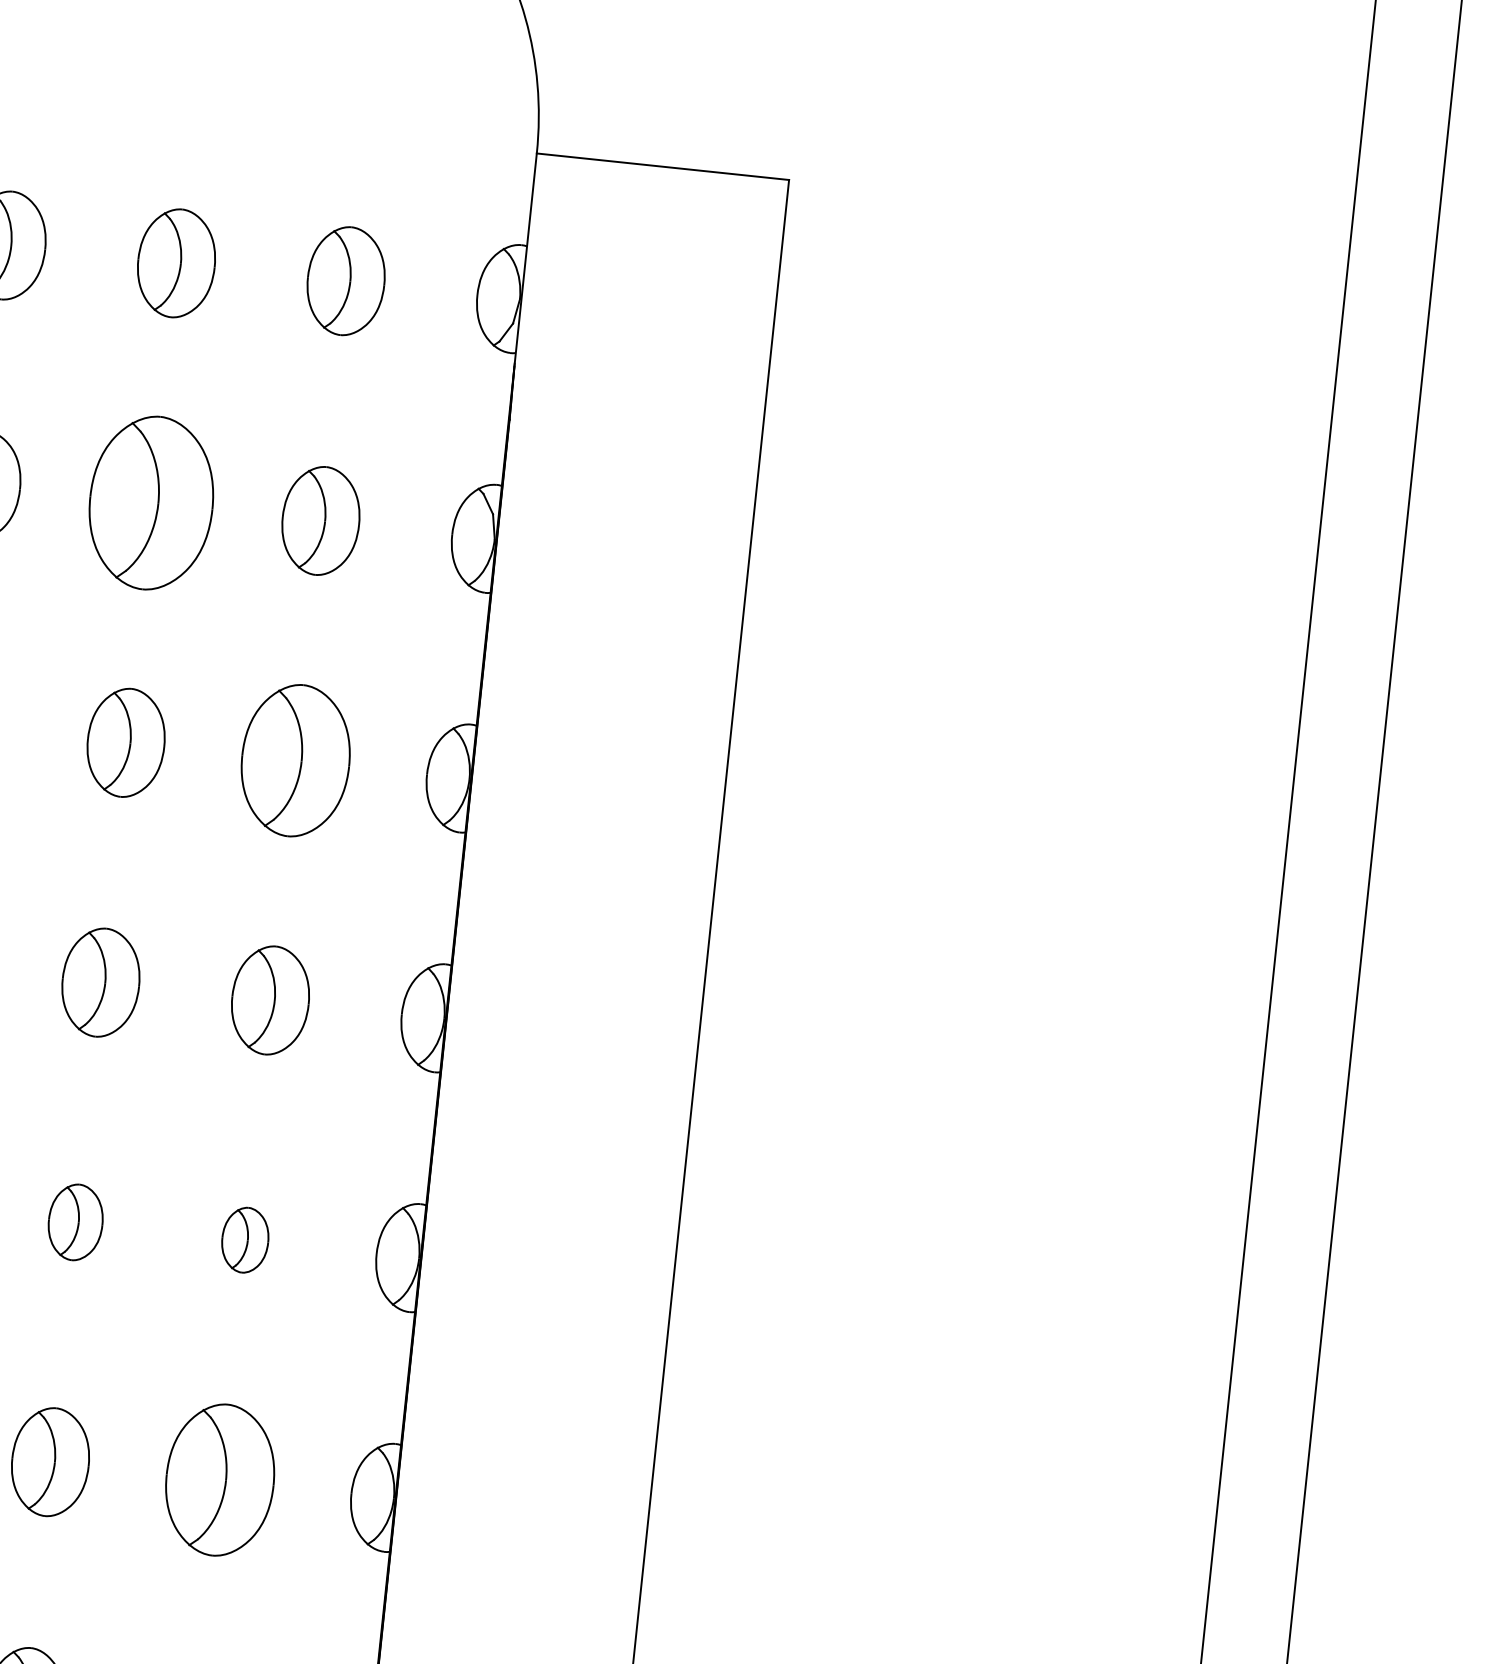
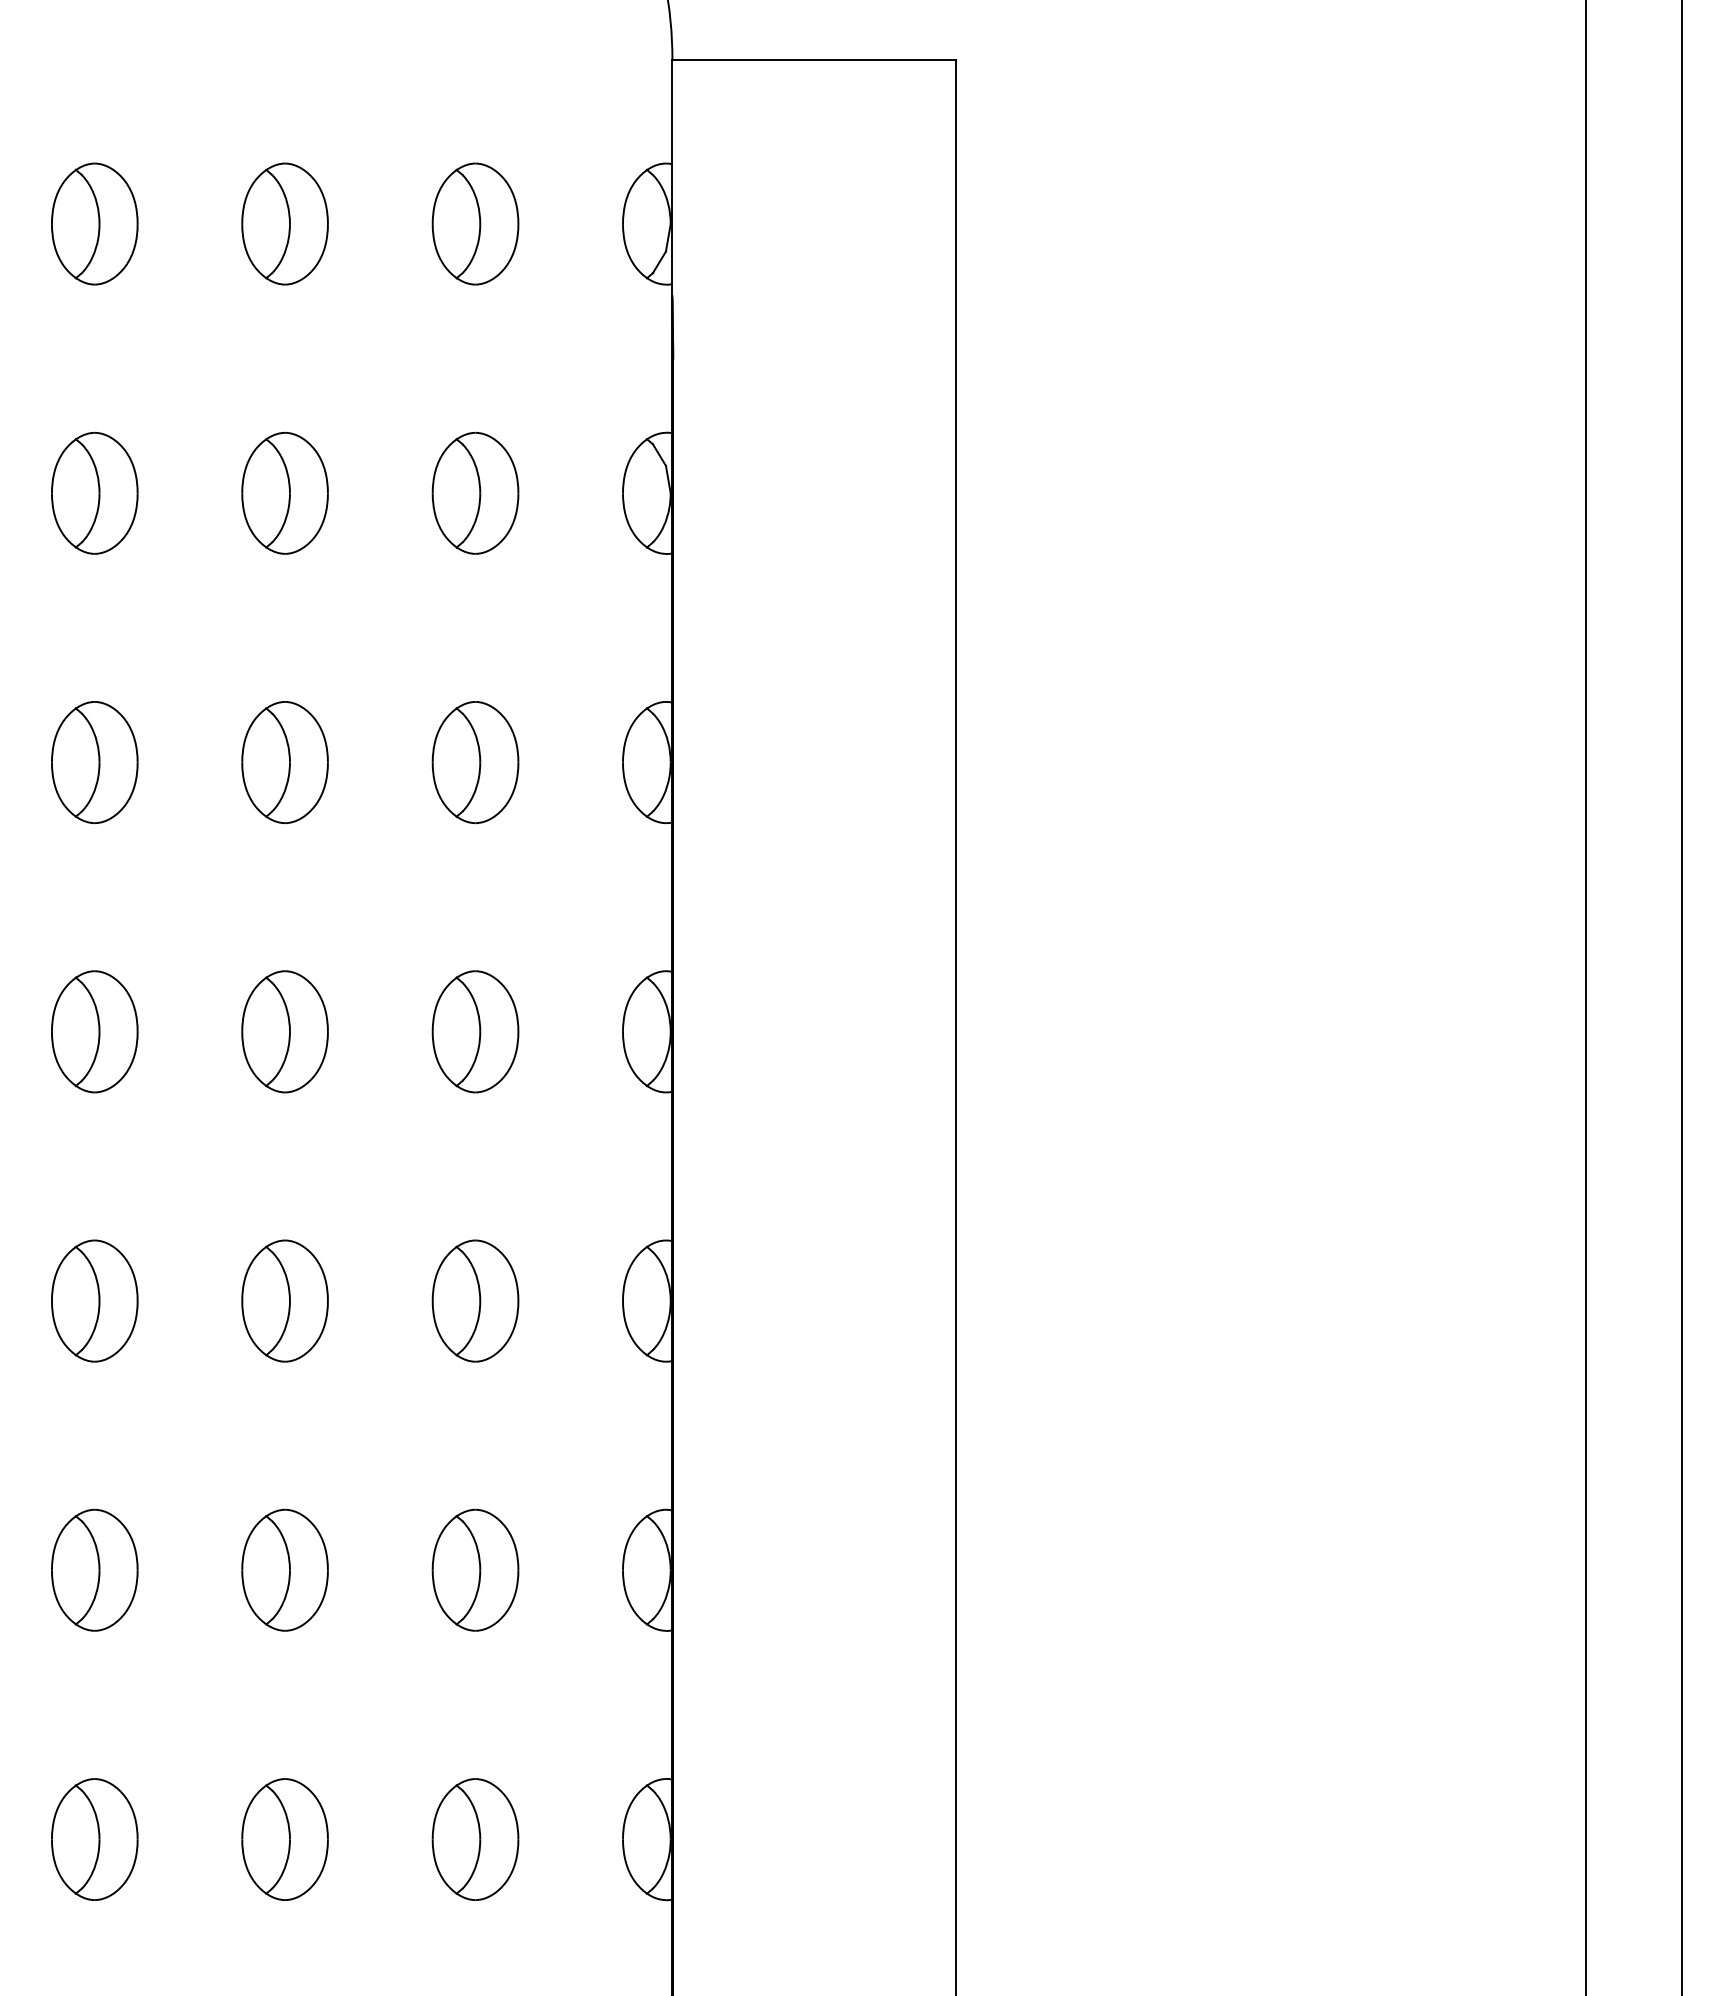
part: (150, 503) -> (284, 493), size x0.62
part: (295, 760) -> (475, 762), size x0.71
part: (75, 1221) -> (284, 1300), size x1.43
part: (245, 1239) -> (475, 1300), size x1.67
part: (220, 1479) -> (475, 1569), size x0.71

